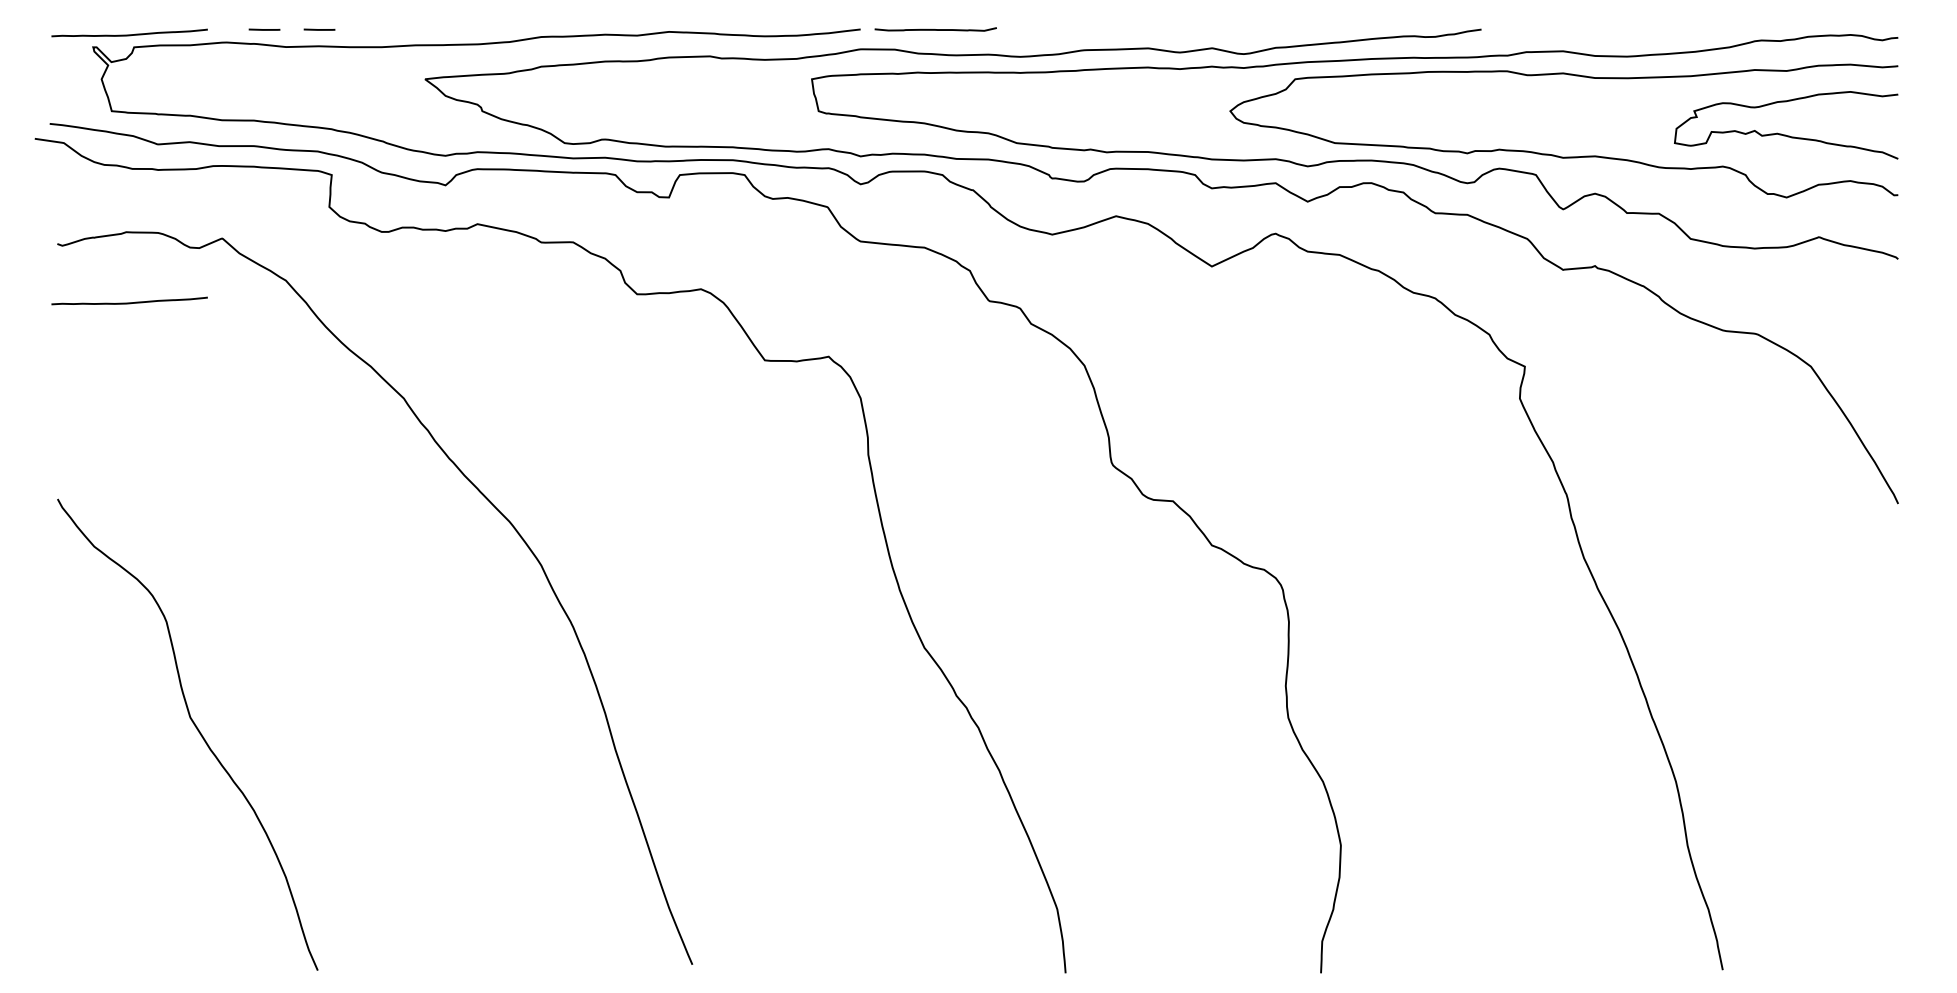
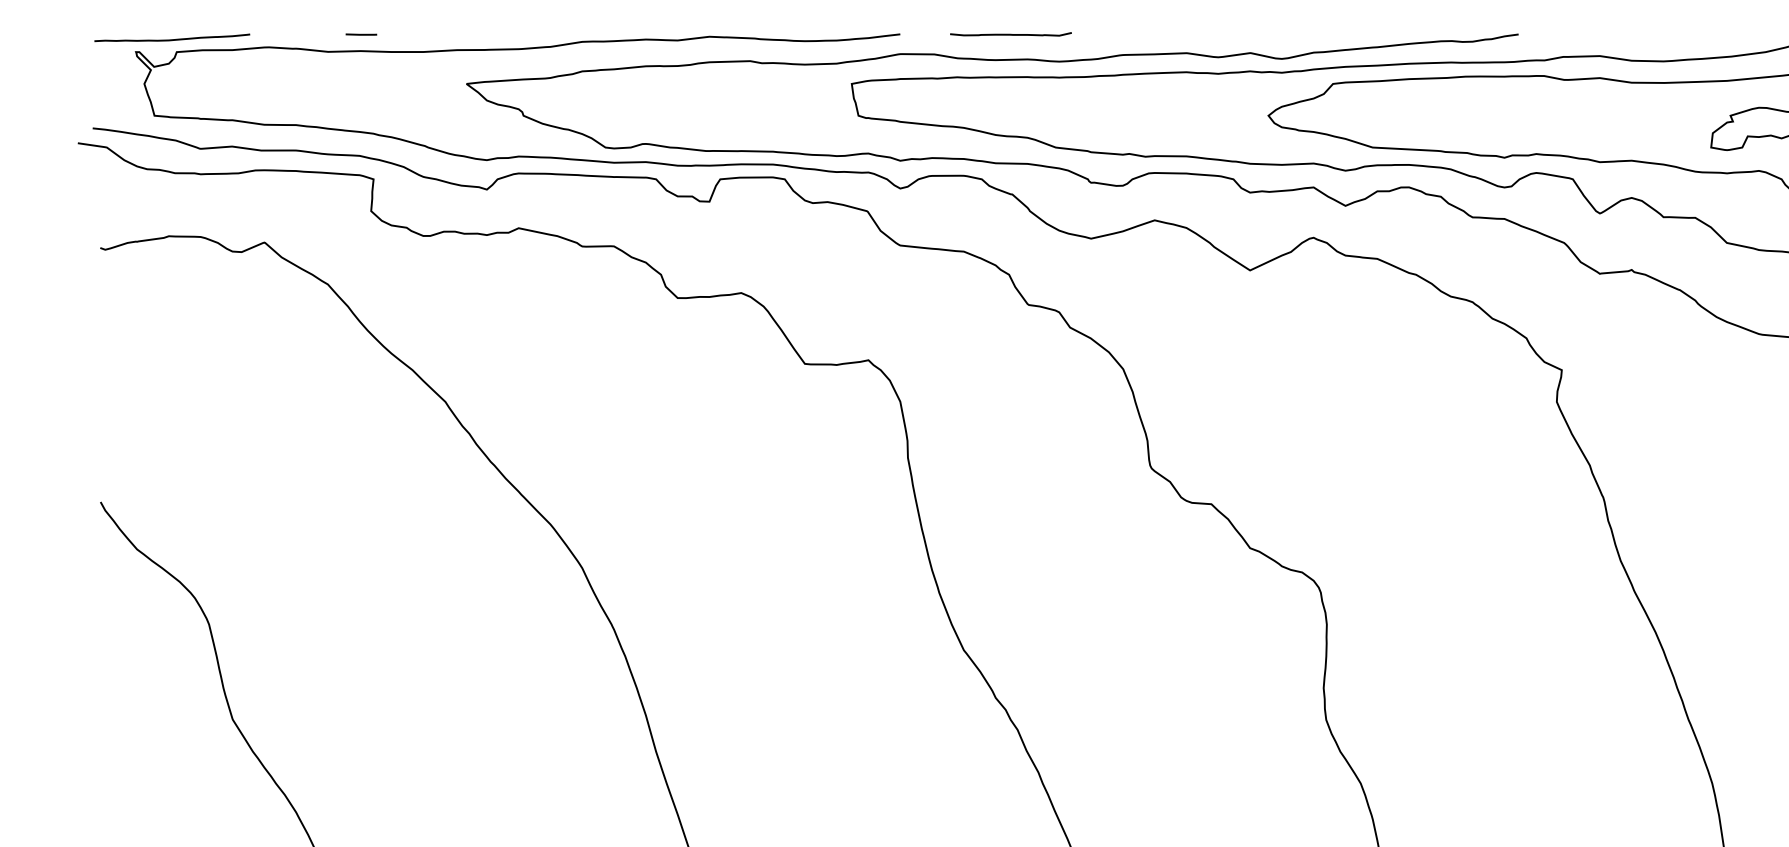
line: (264, 29) -> (306, 34), removed
curve: (935, 29) -> (1010, 34), moved
curve: (129, 302) -> (172, 306), removed

